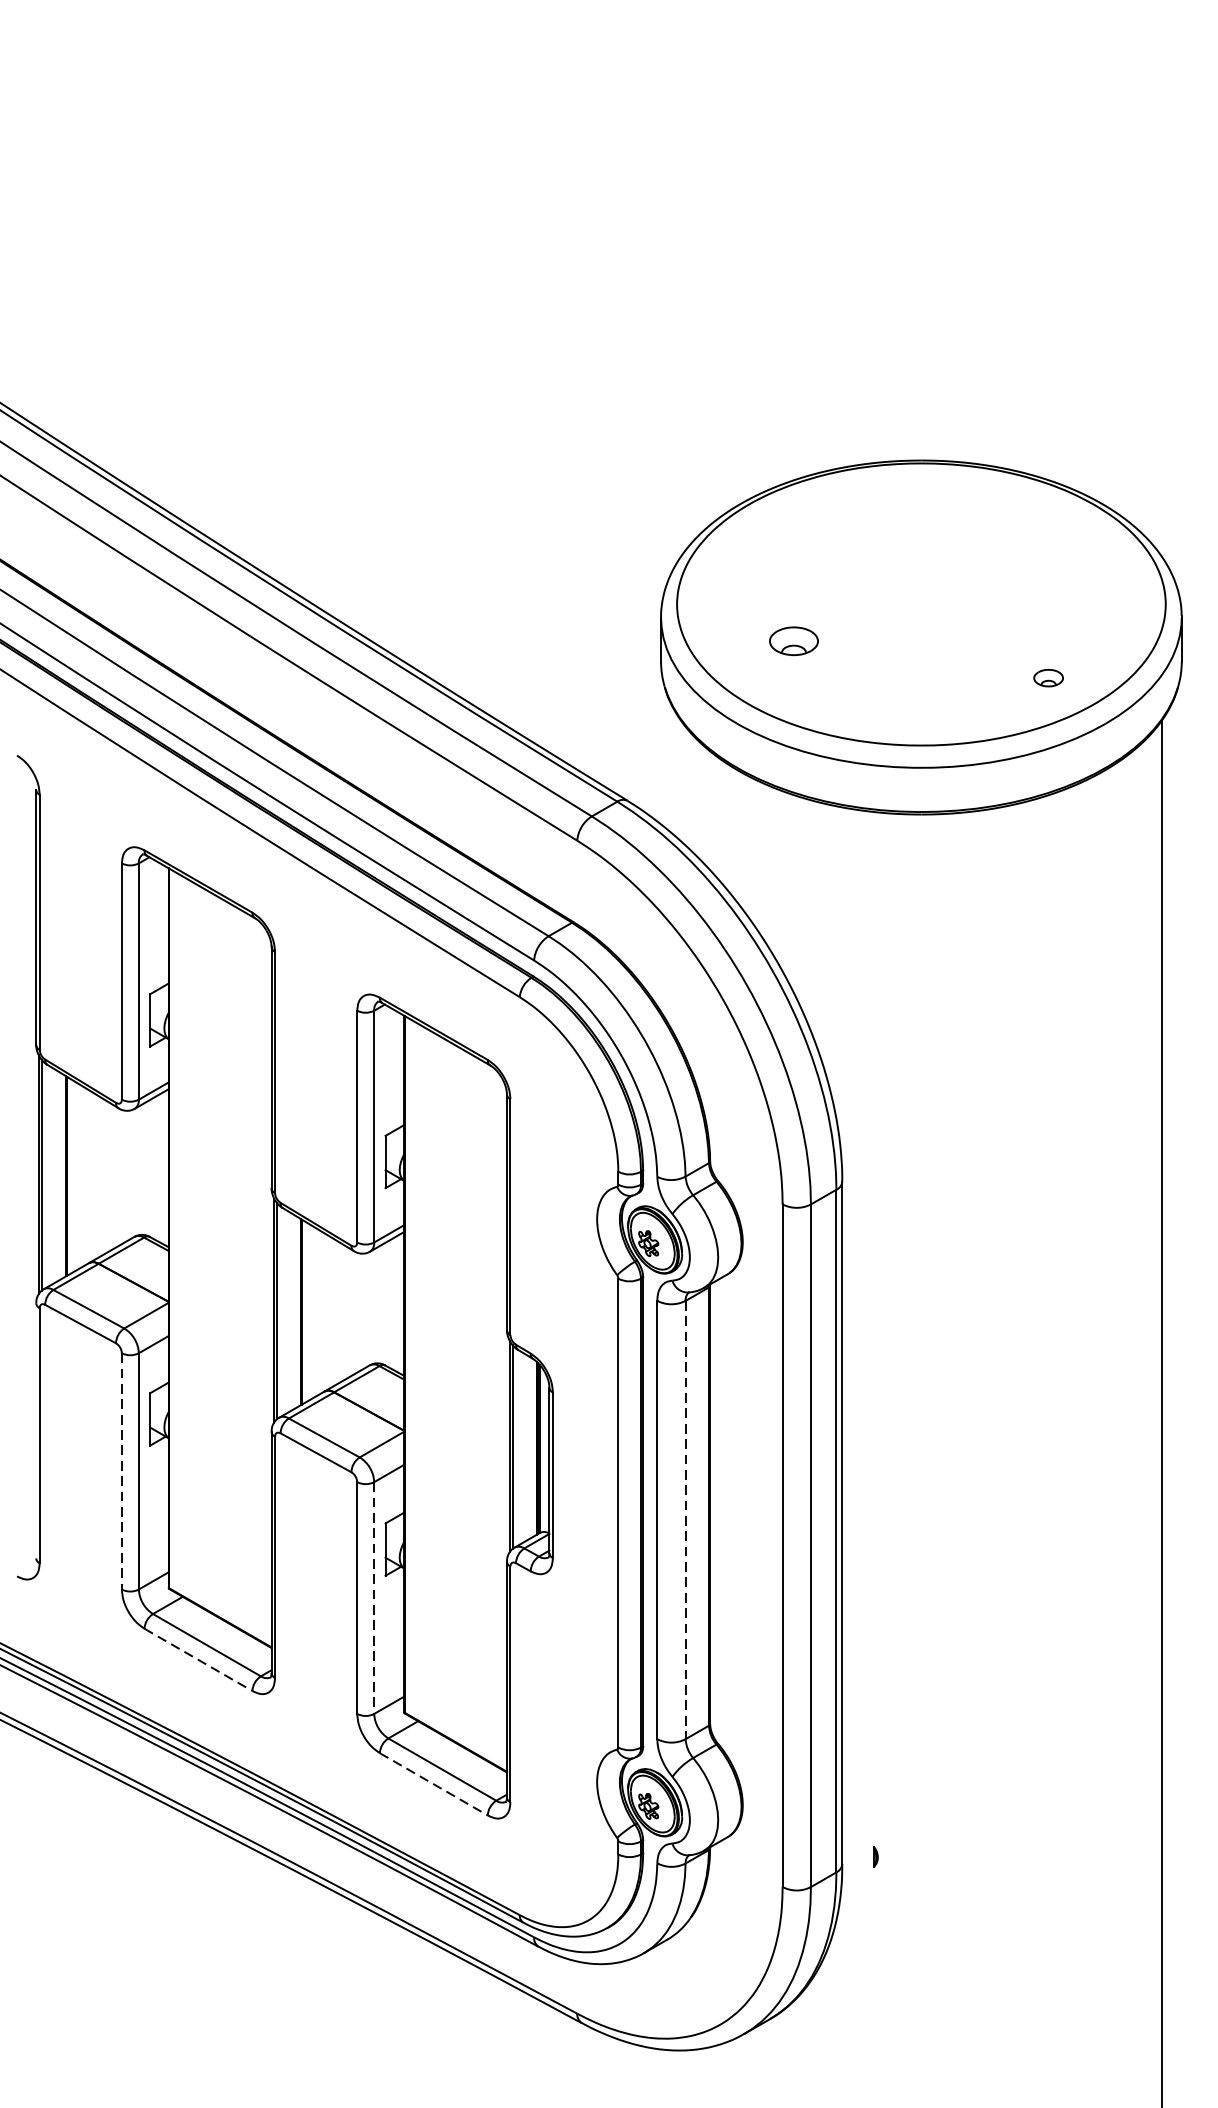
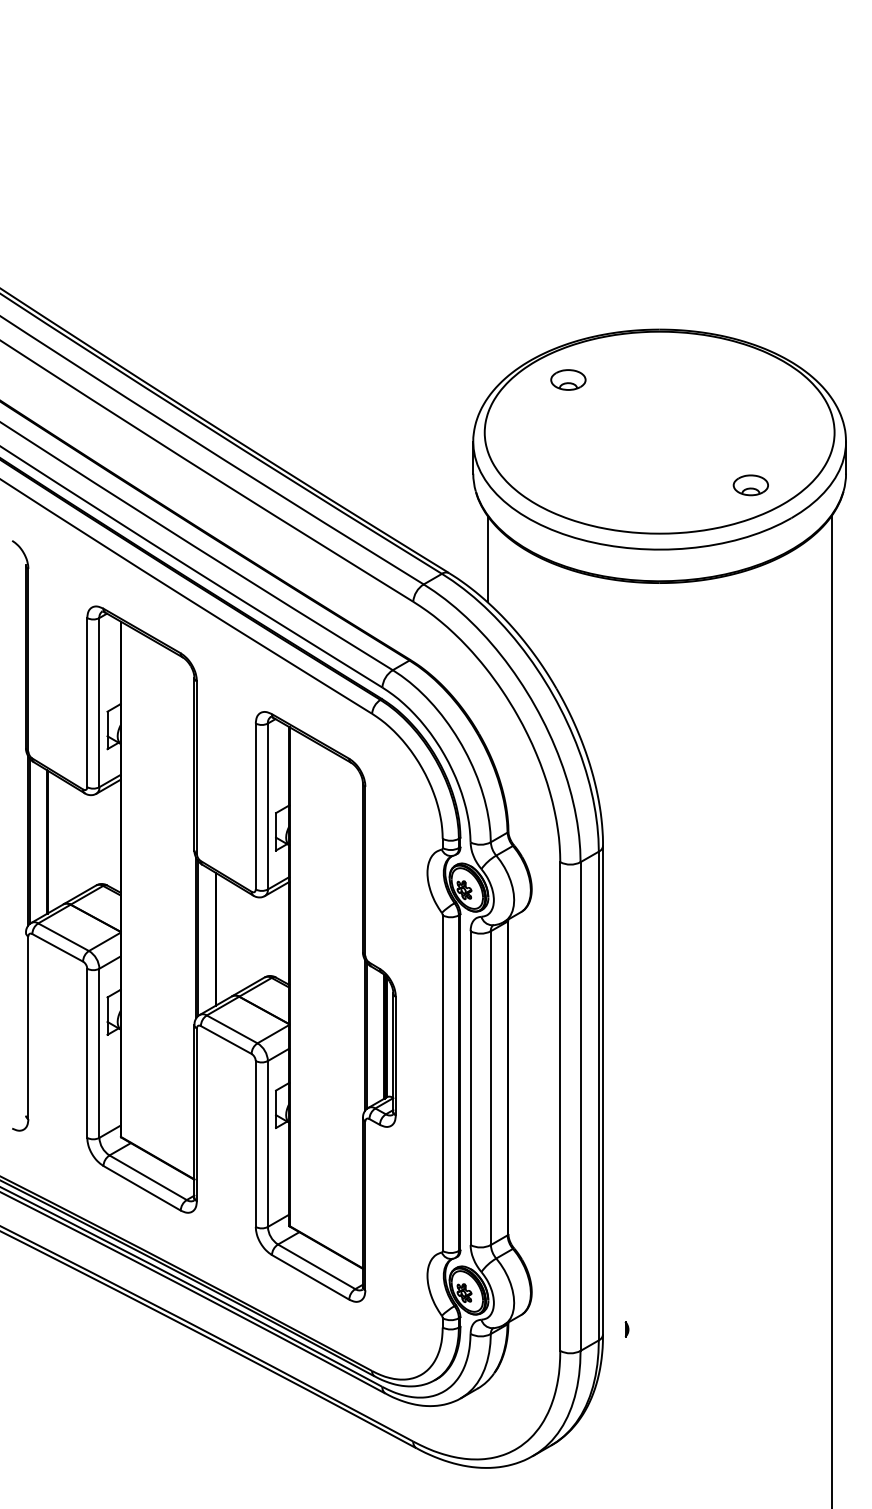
part: (794, 640) -> (568, 379), moved
part: (1048, 678) -> (750, 485), size x1.67
line: (680, 780) -> (487, 558), added
line: (122, 1471) -> (87, 1053), dashed -> solid
line: (685, 1520) -> (490, 1088), dashed -> solid
line: (373, 1597) -> (267, 1143), dashed -> solid
line: (199, 1660) -> (142, 1188), dashed -> solid
line: (433, 1784) -> (310, 1277), dashed -> solid

